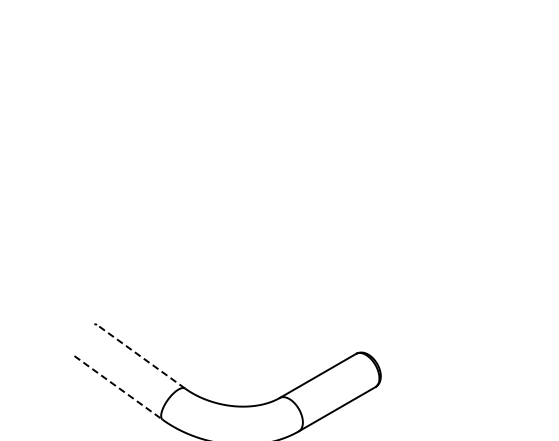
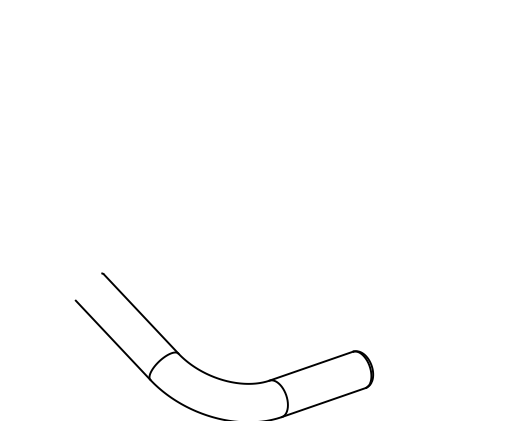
line: (140, 356) -> (140, 313), dashed -> solid
line: (118, 388) -> (112, 340), dashed -> solid

